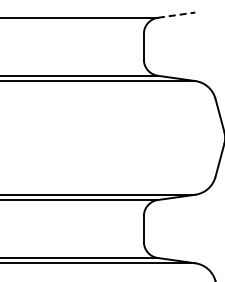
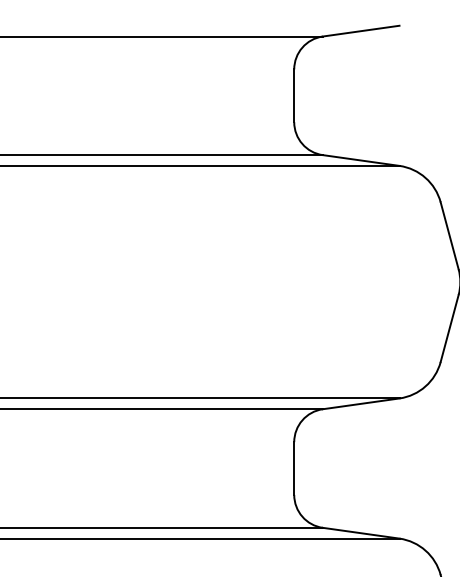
line: (176, 15) -> (360, 31), dashed -> solid

